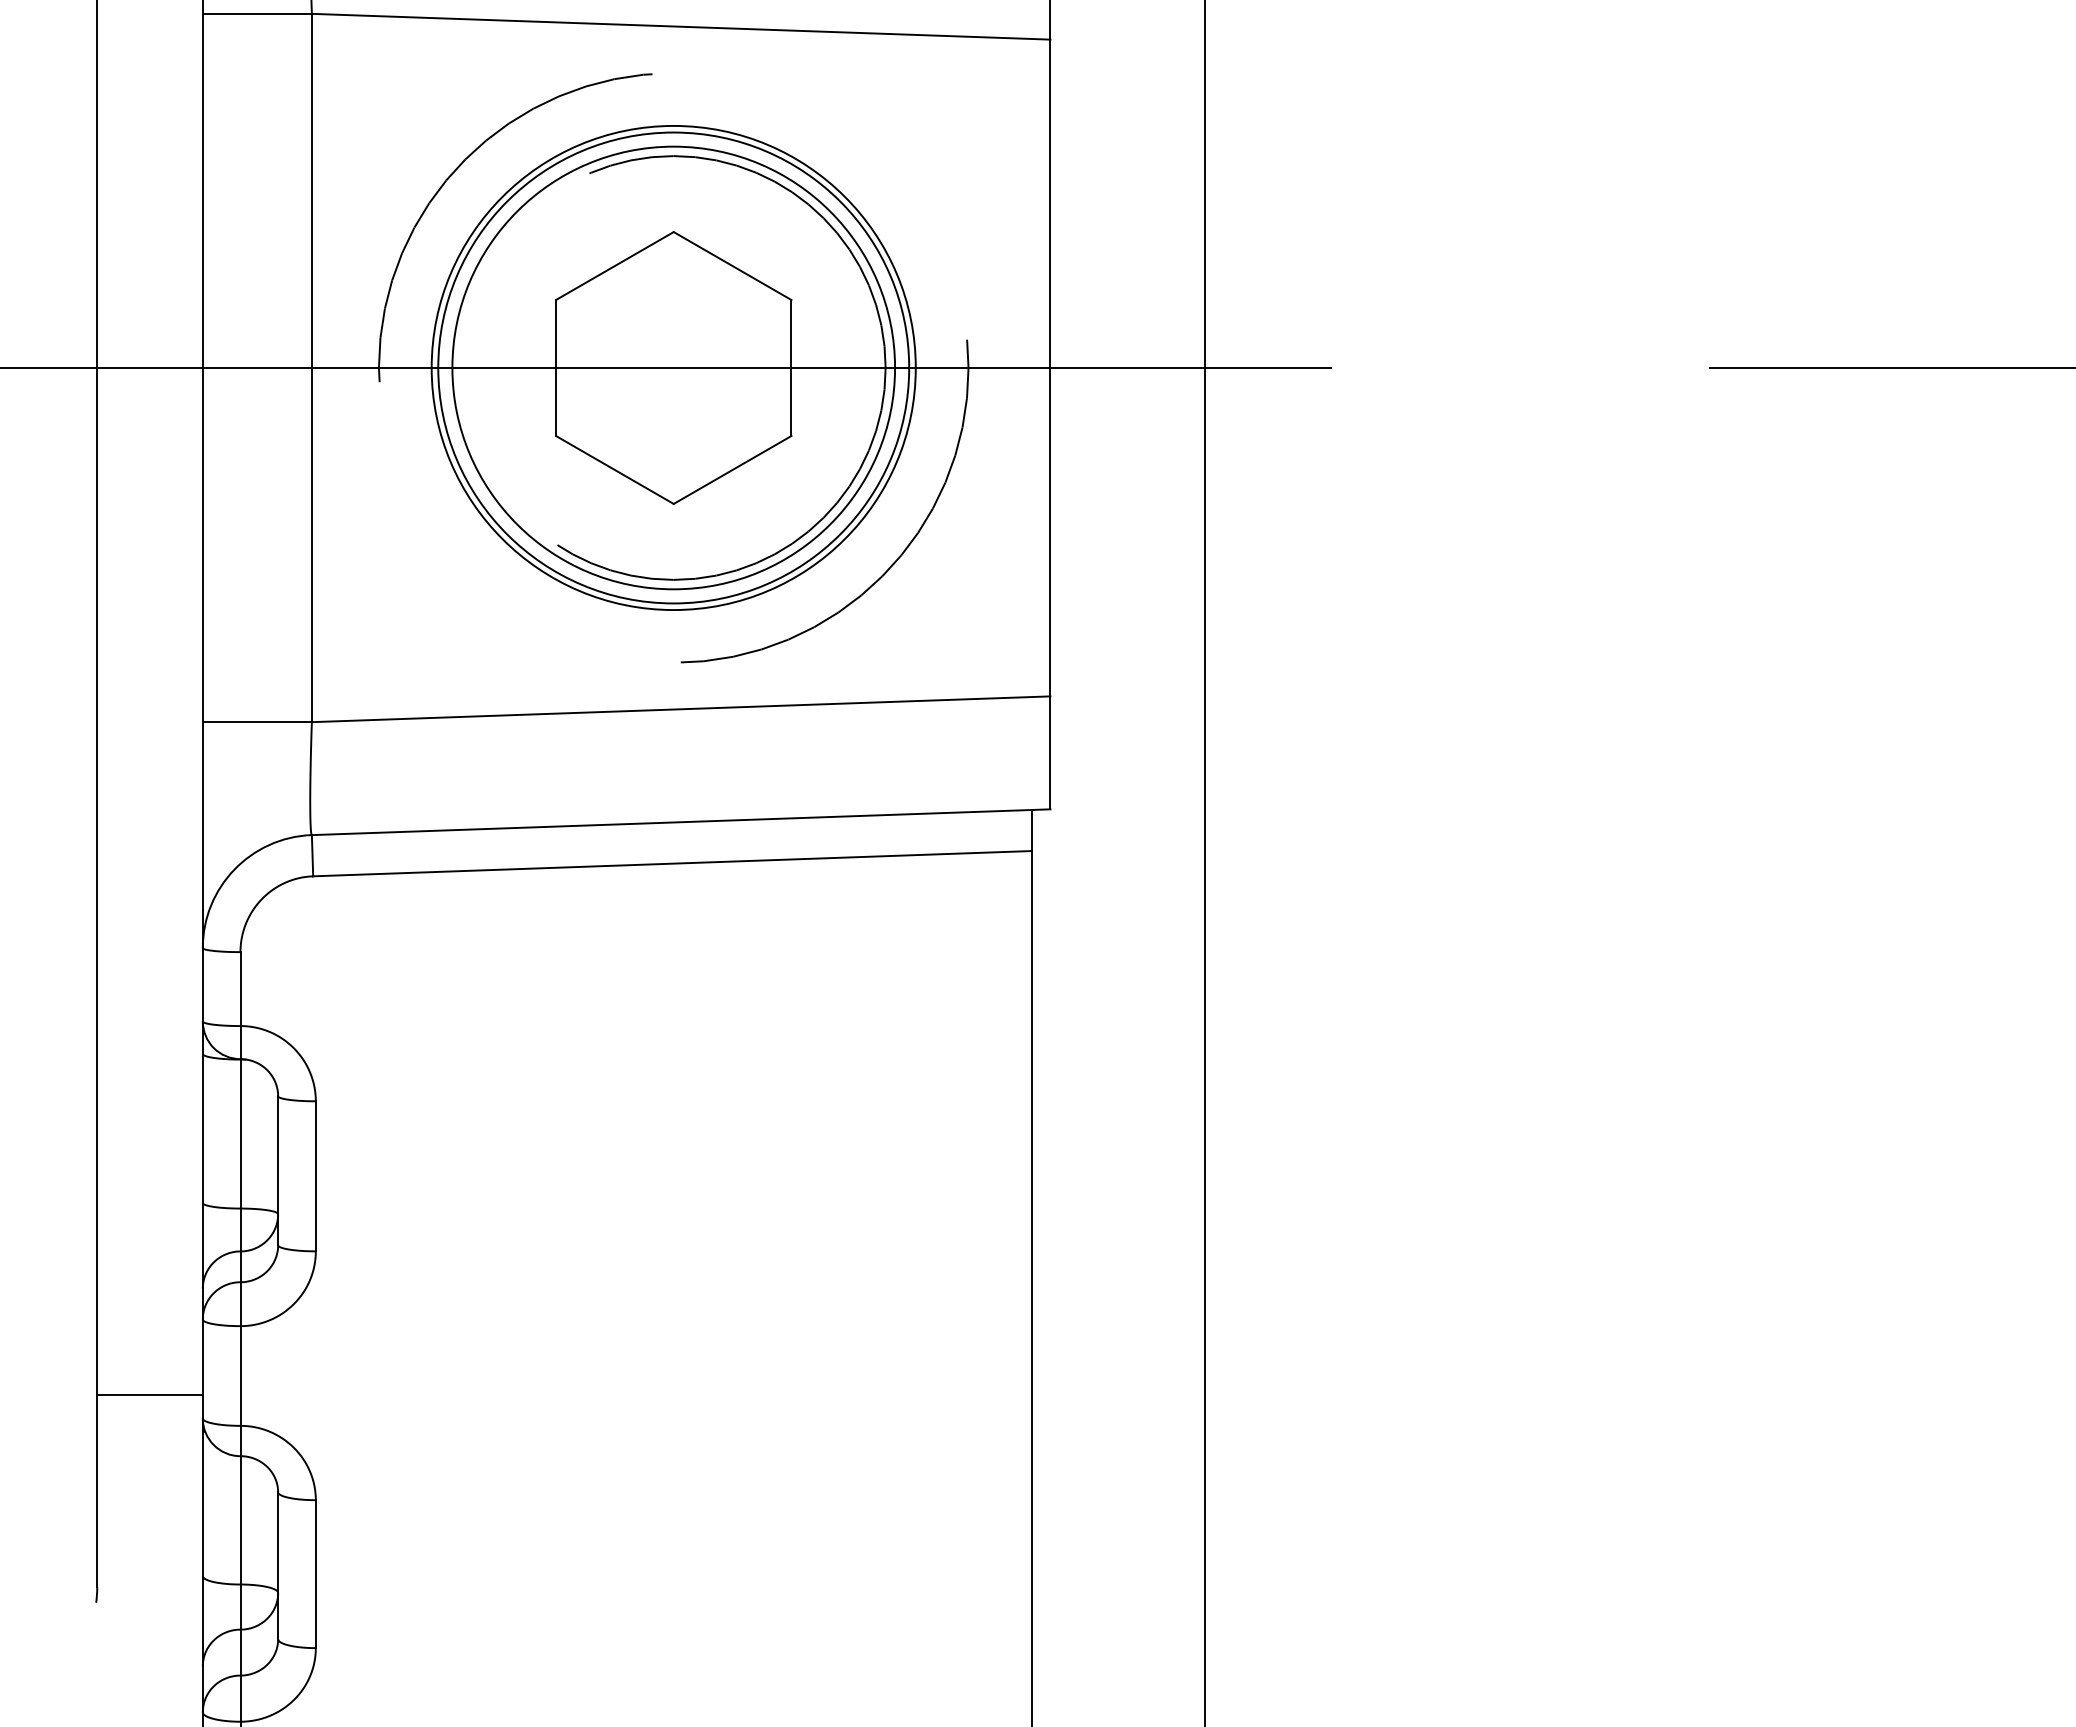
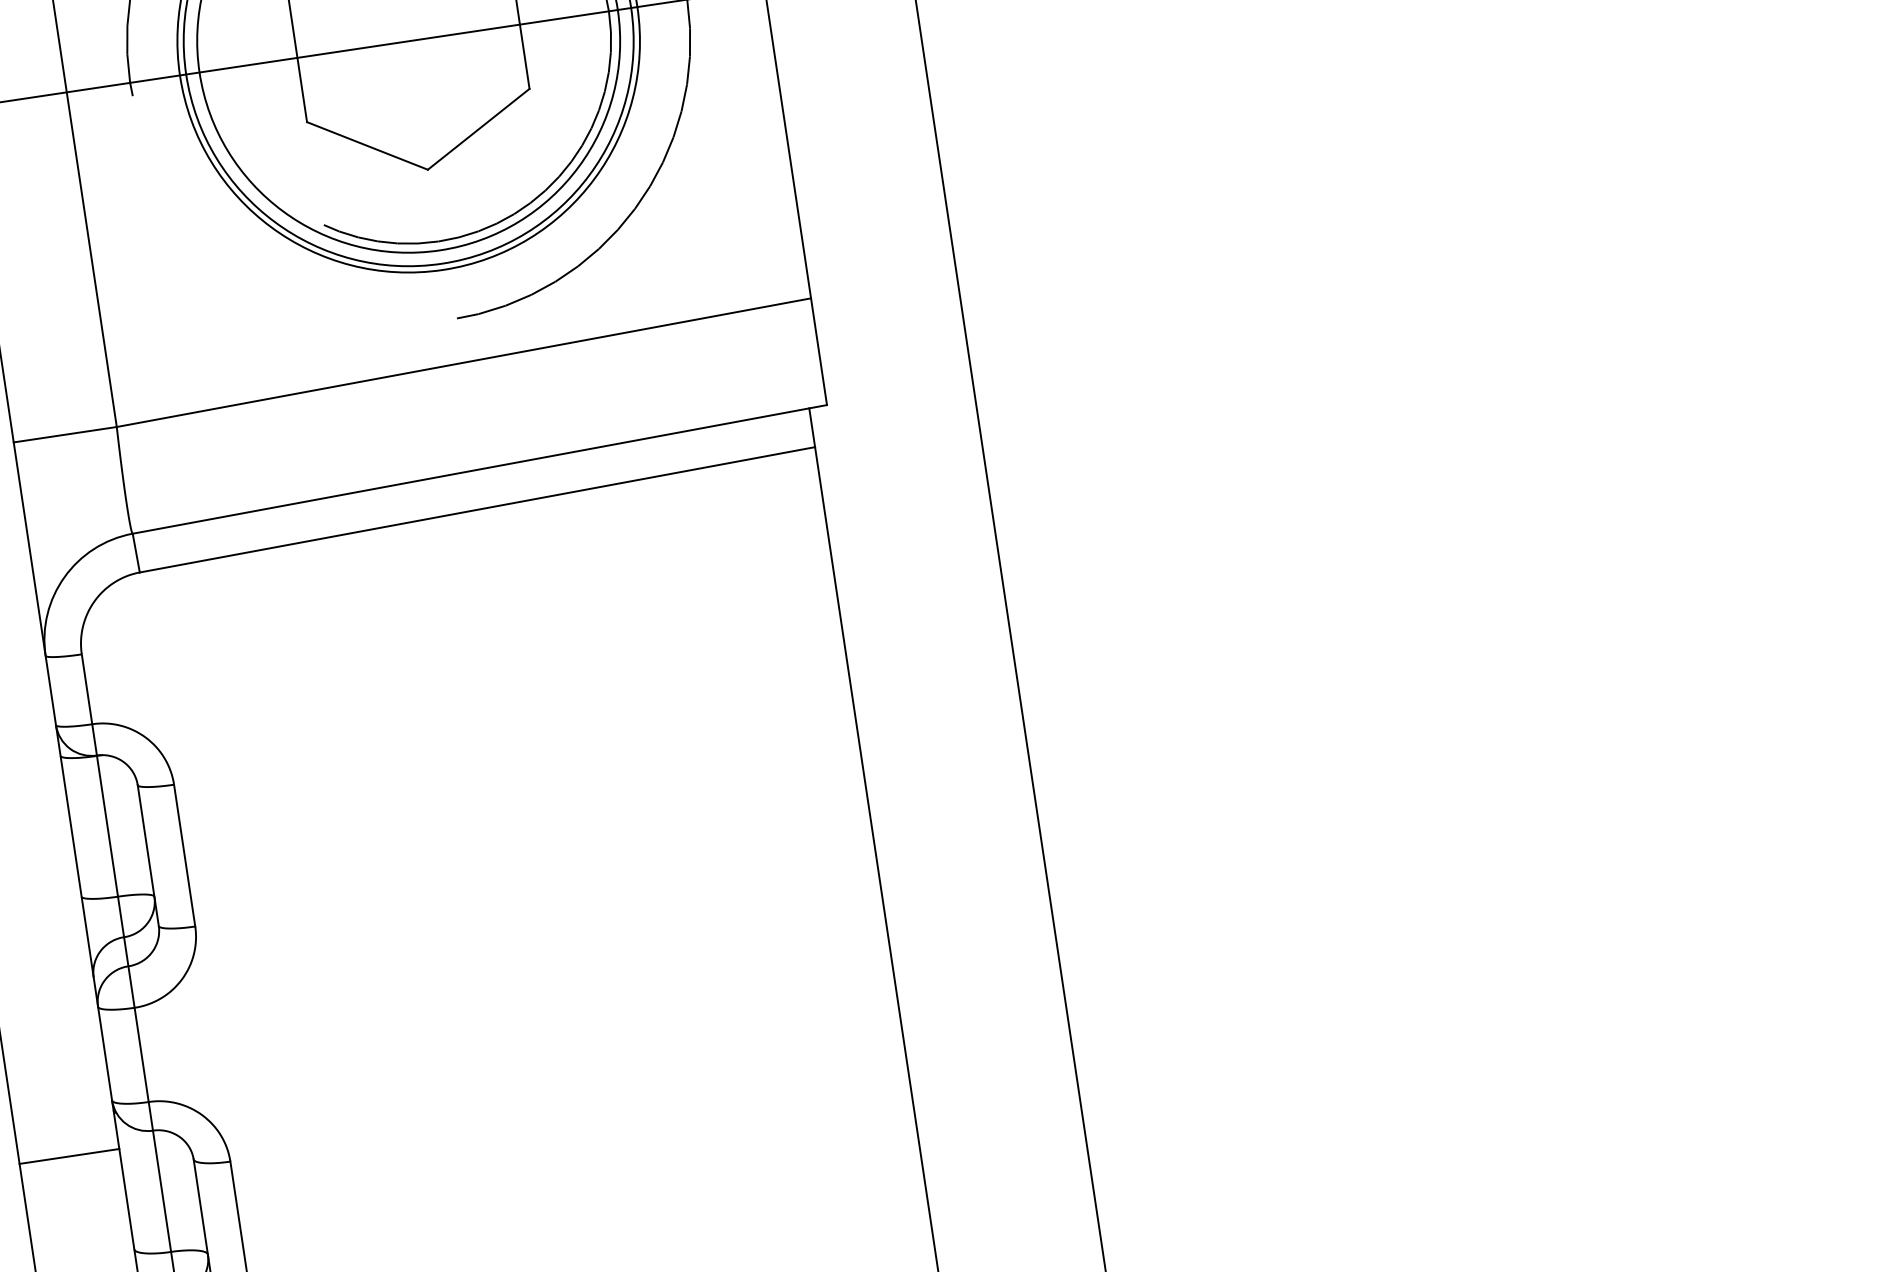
line: (149, 1394) -> (68, 1156), moved

